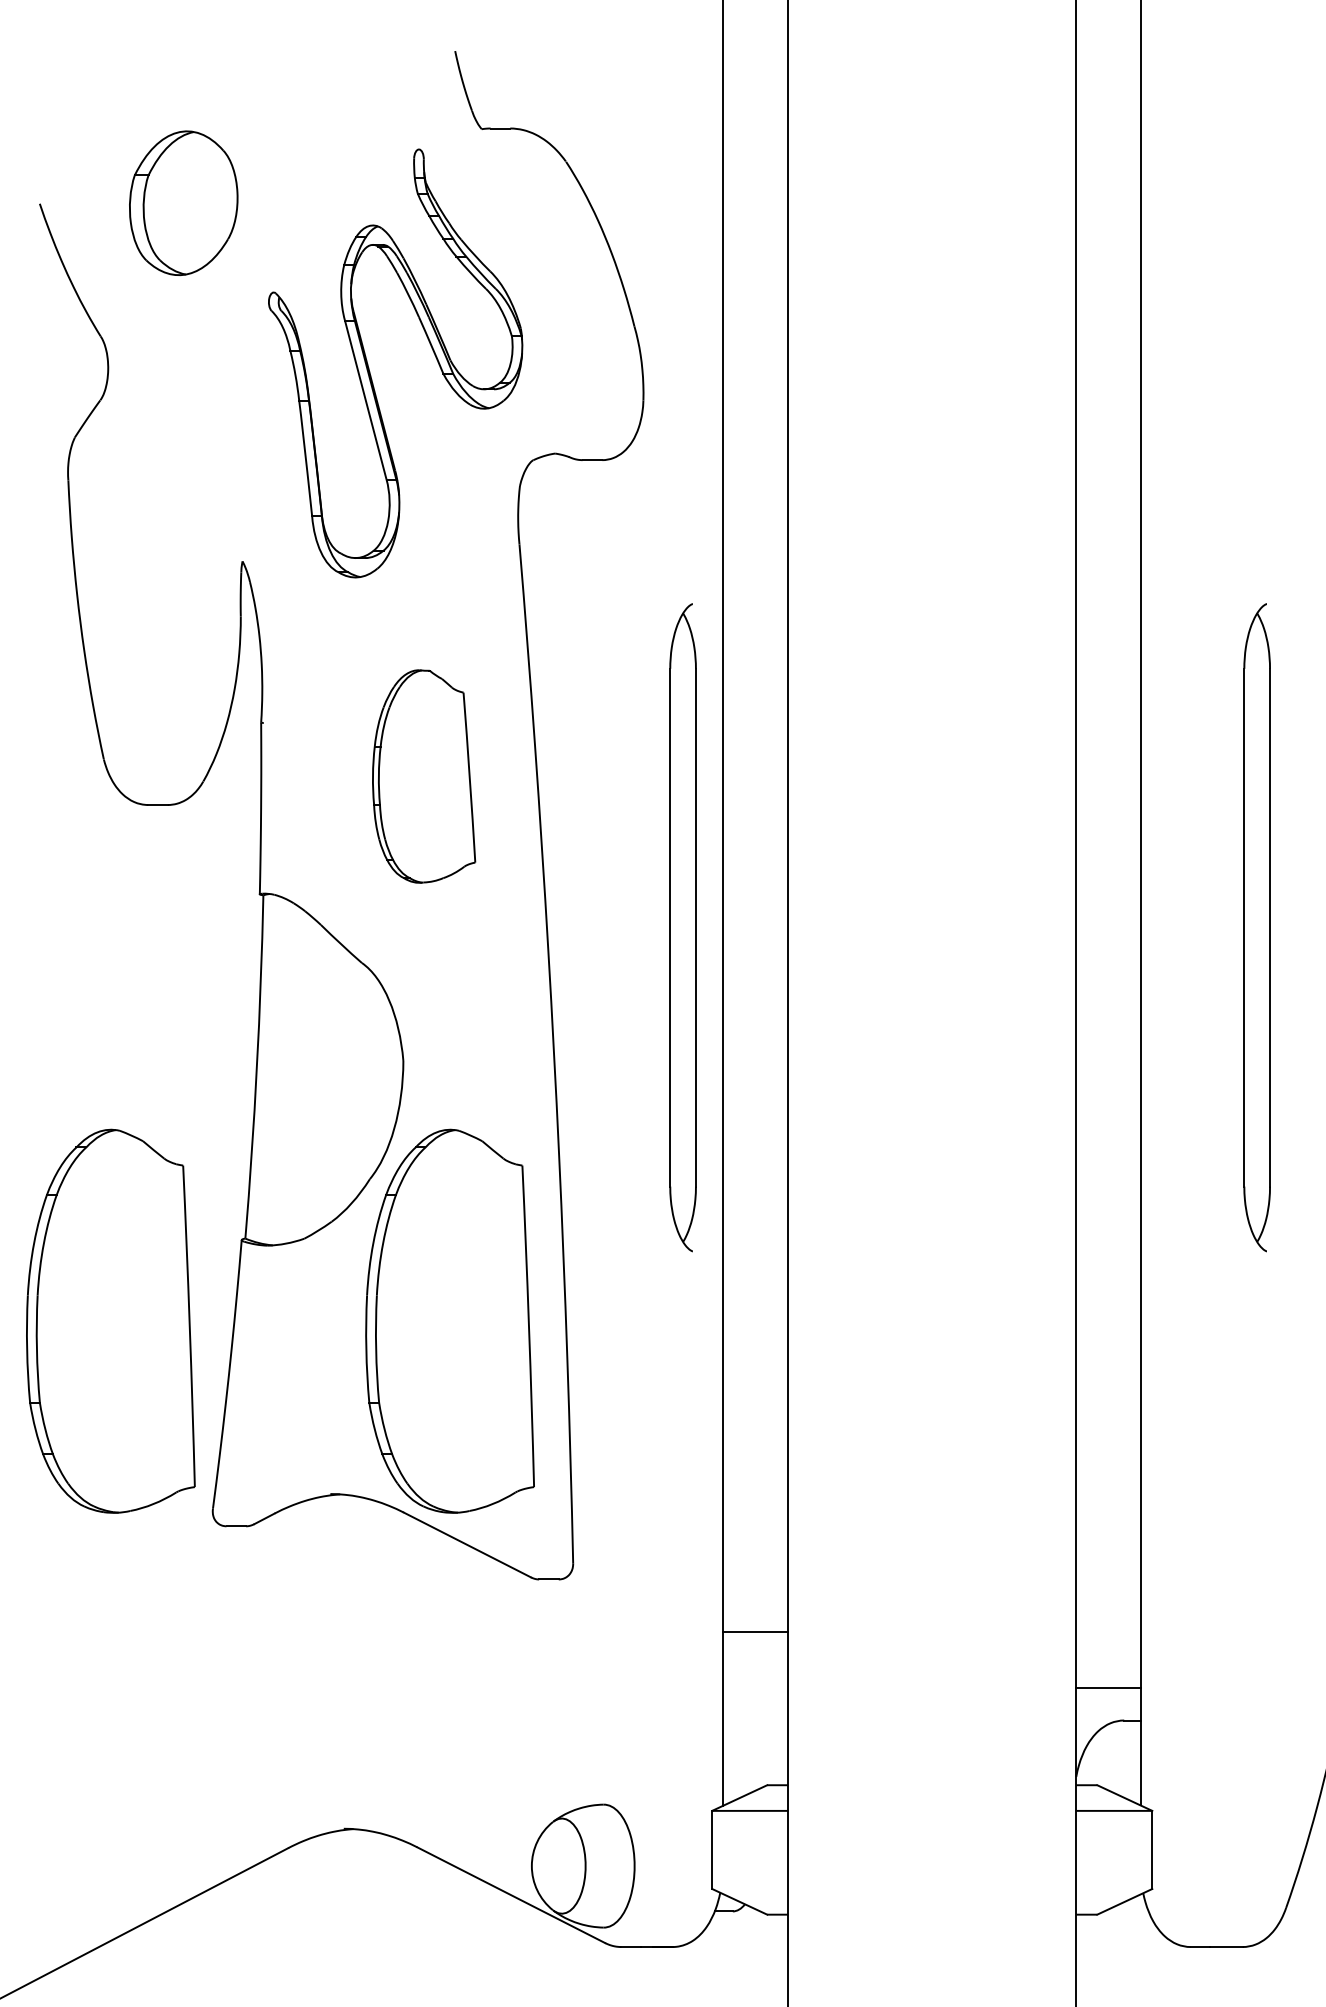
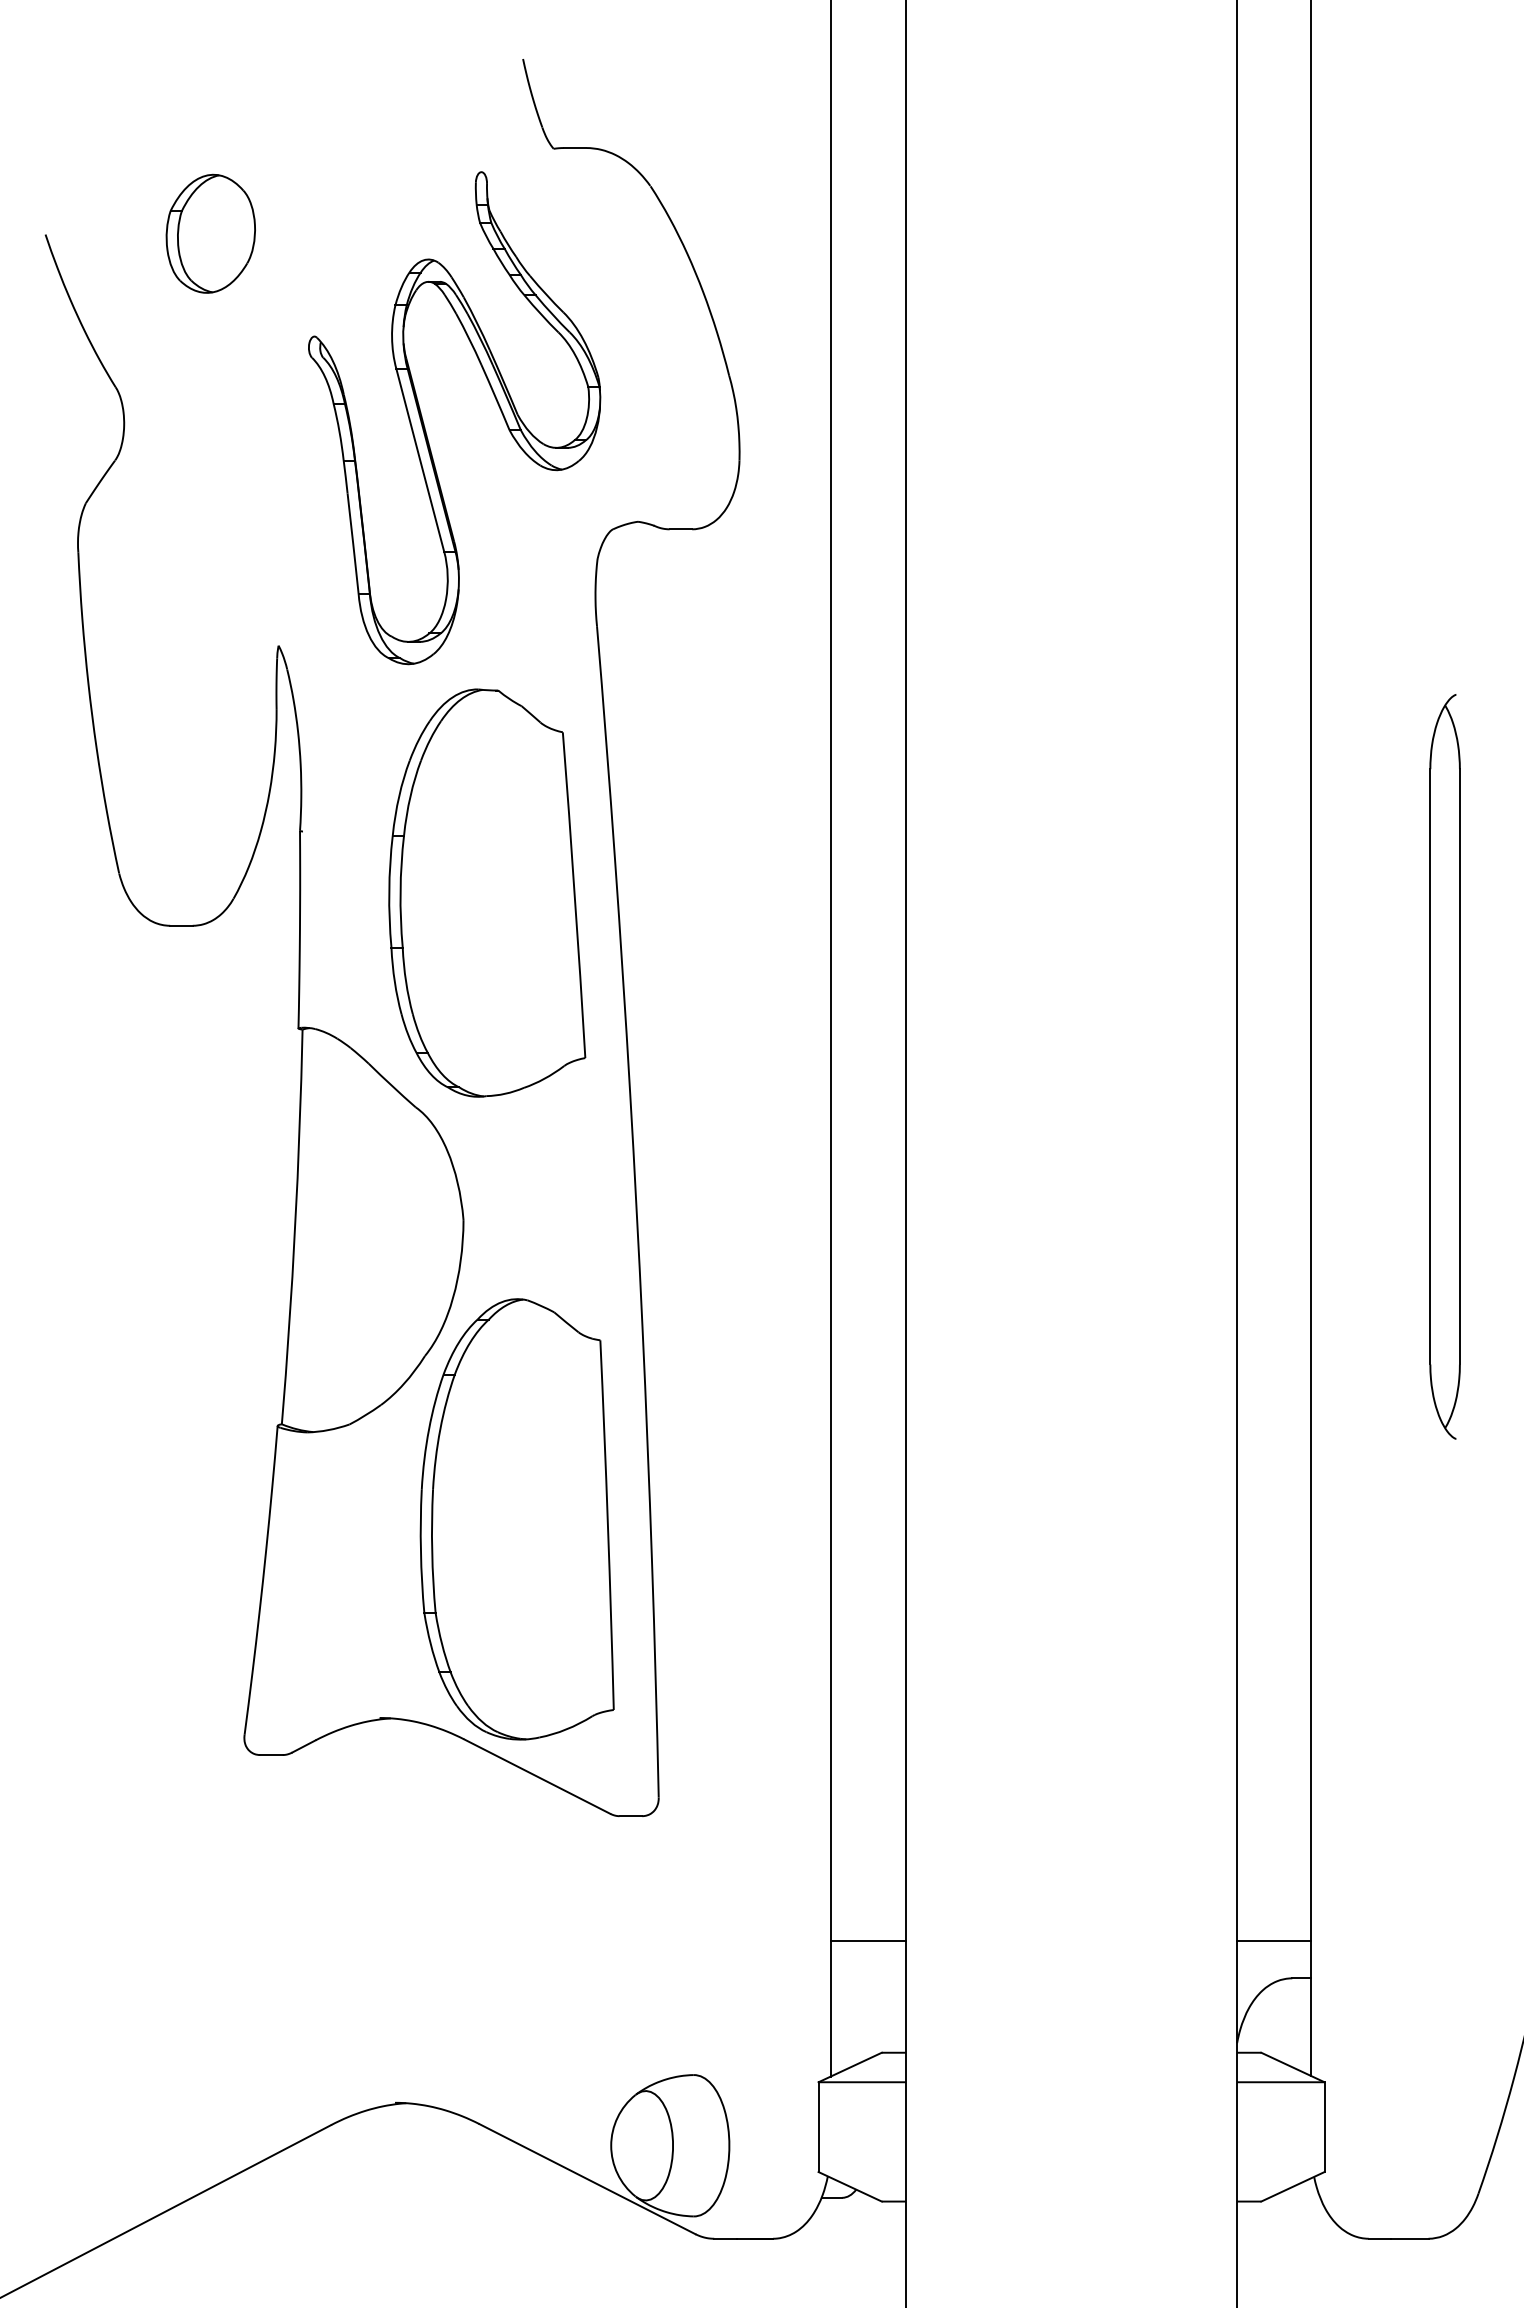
part: (183, 202) -> (210, 233), size x0.71
part: (424, 776) -> (487, 892), size x1.67
part: (682, 927) -> (784, 1066), removed
part: (110, 1321) -> (126, 1519), removed
line: (755, 1631) -> (868, 1941), moved

